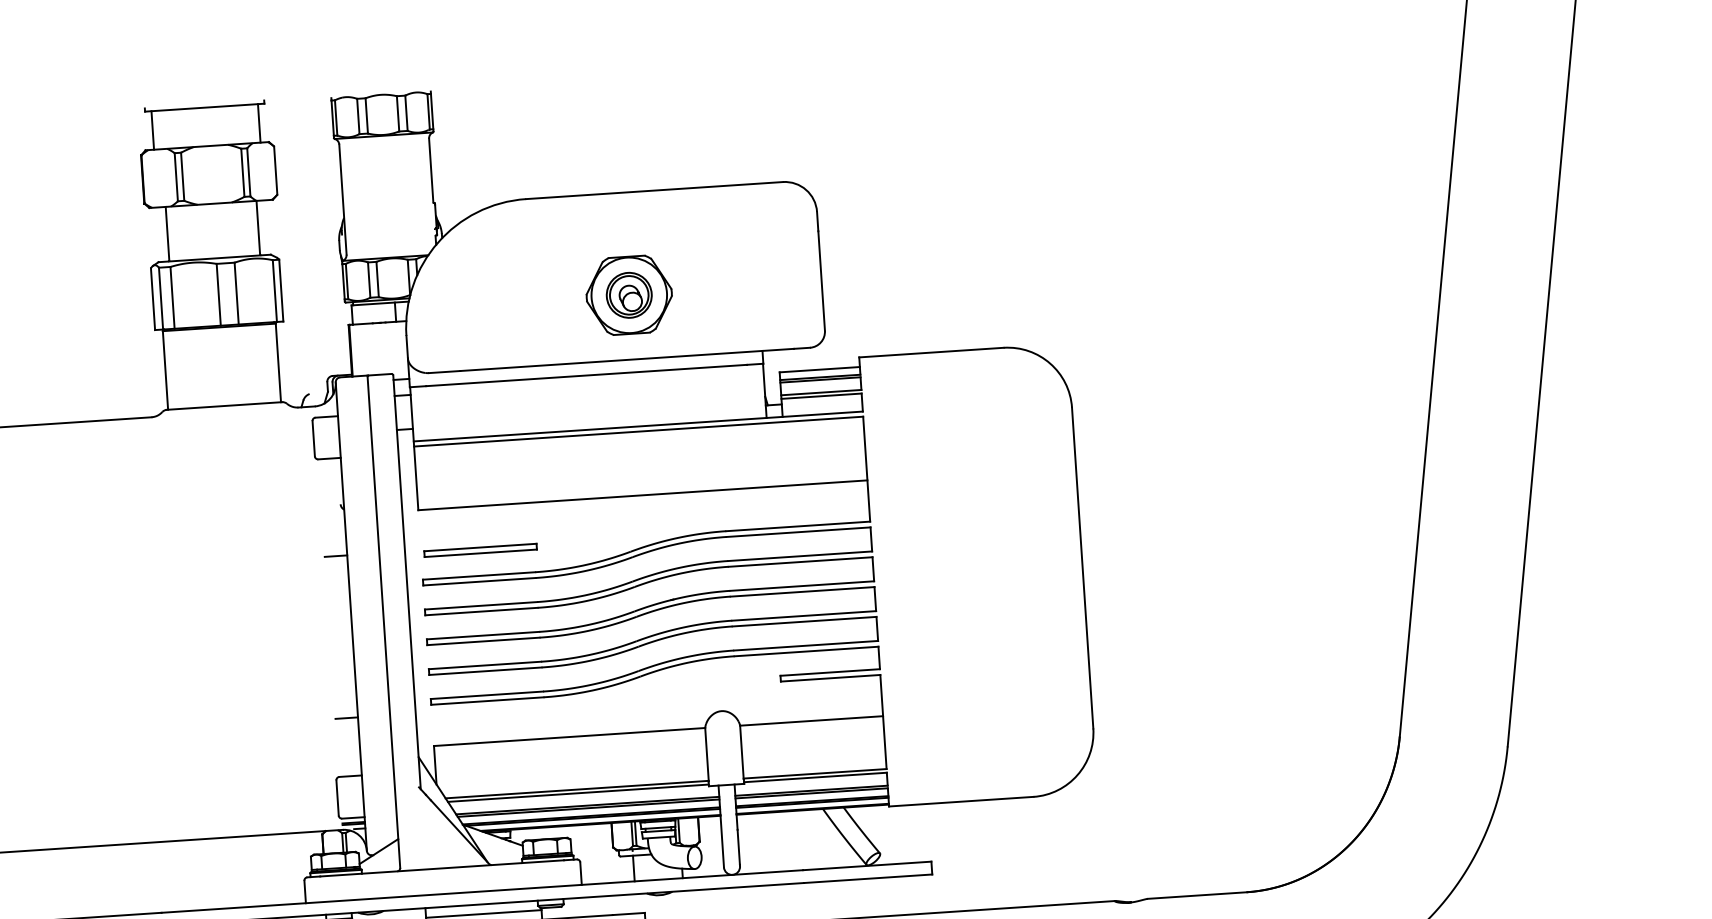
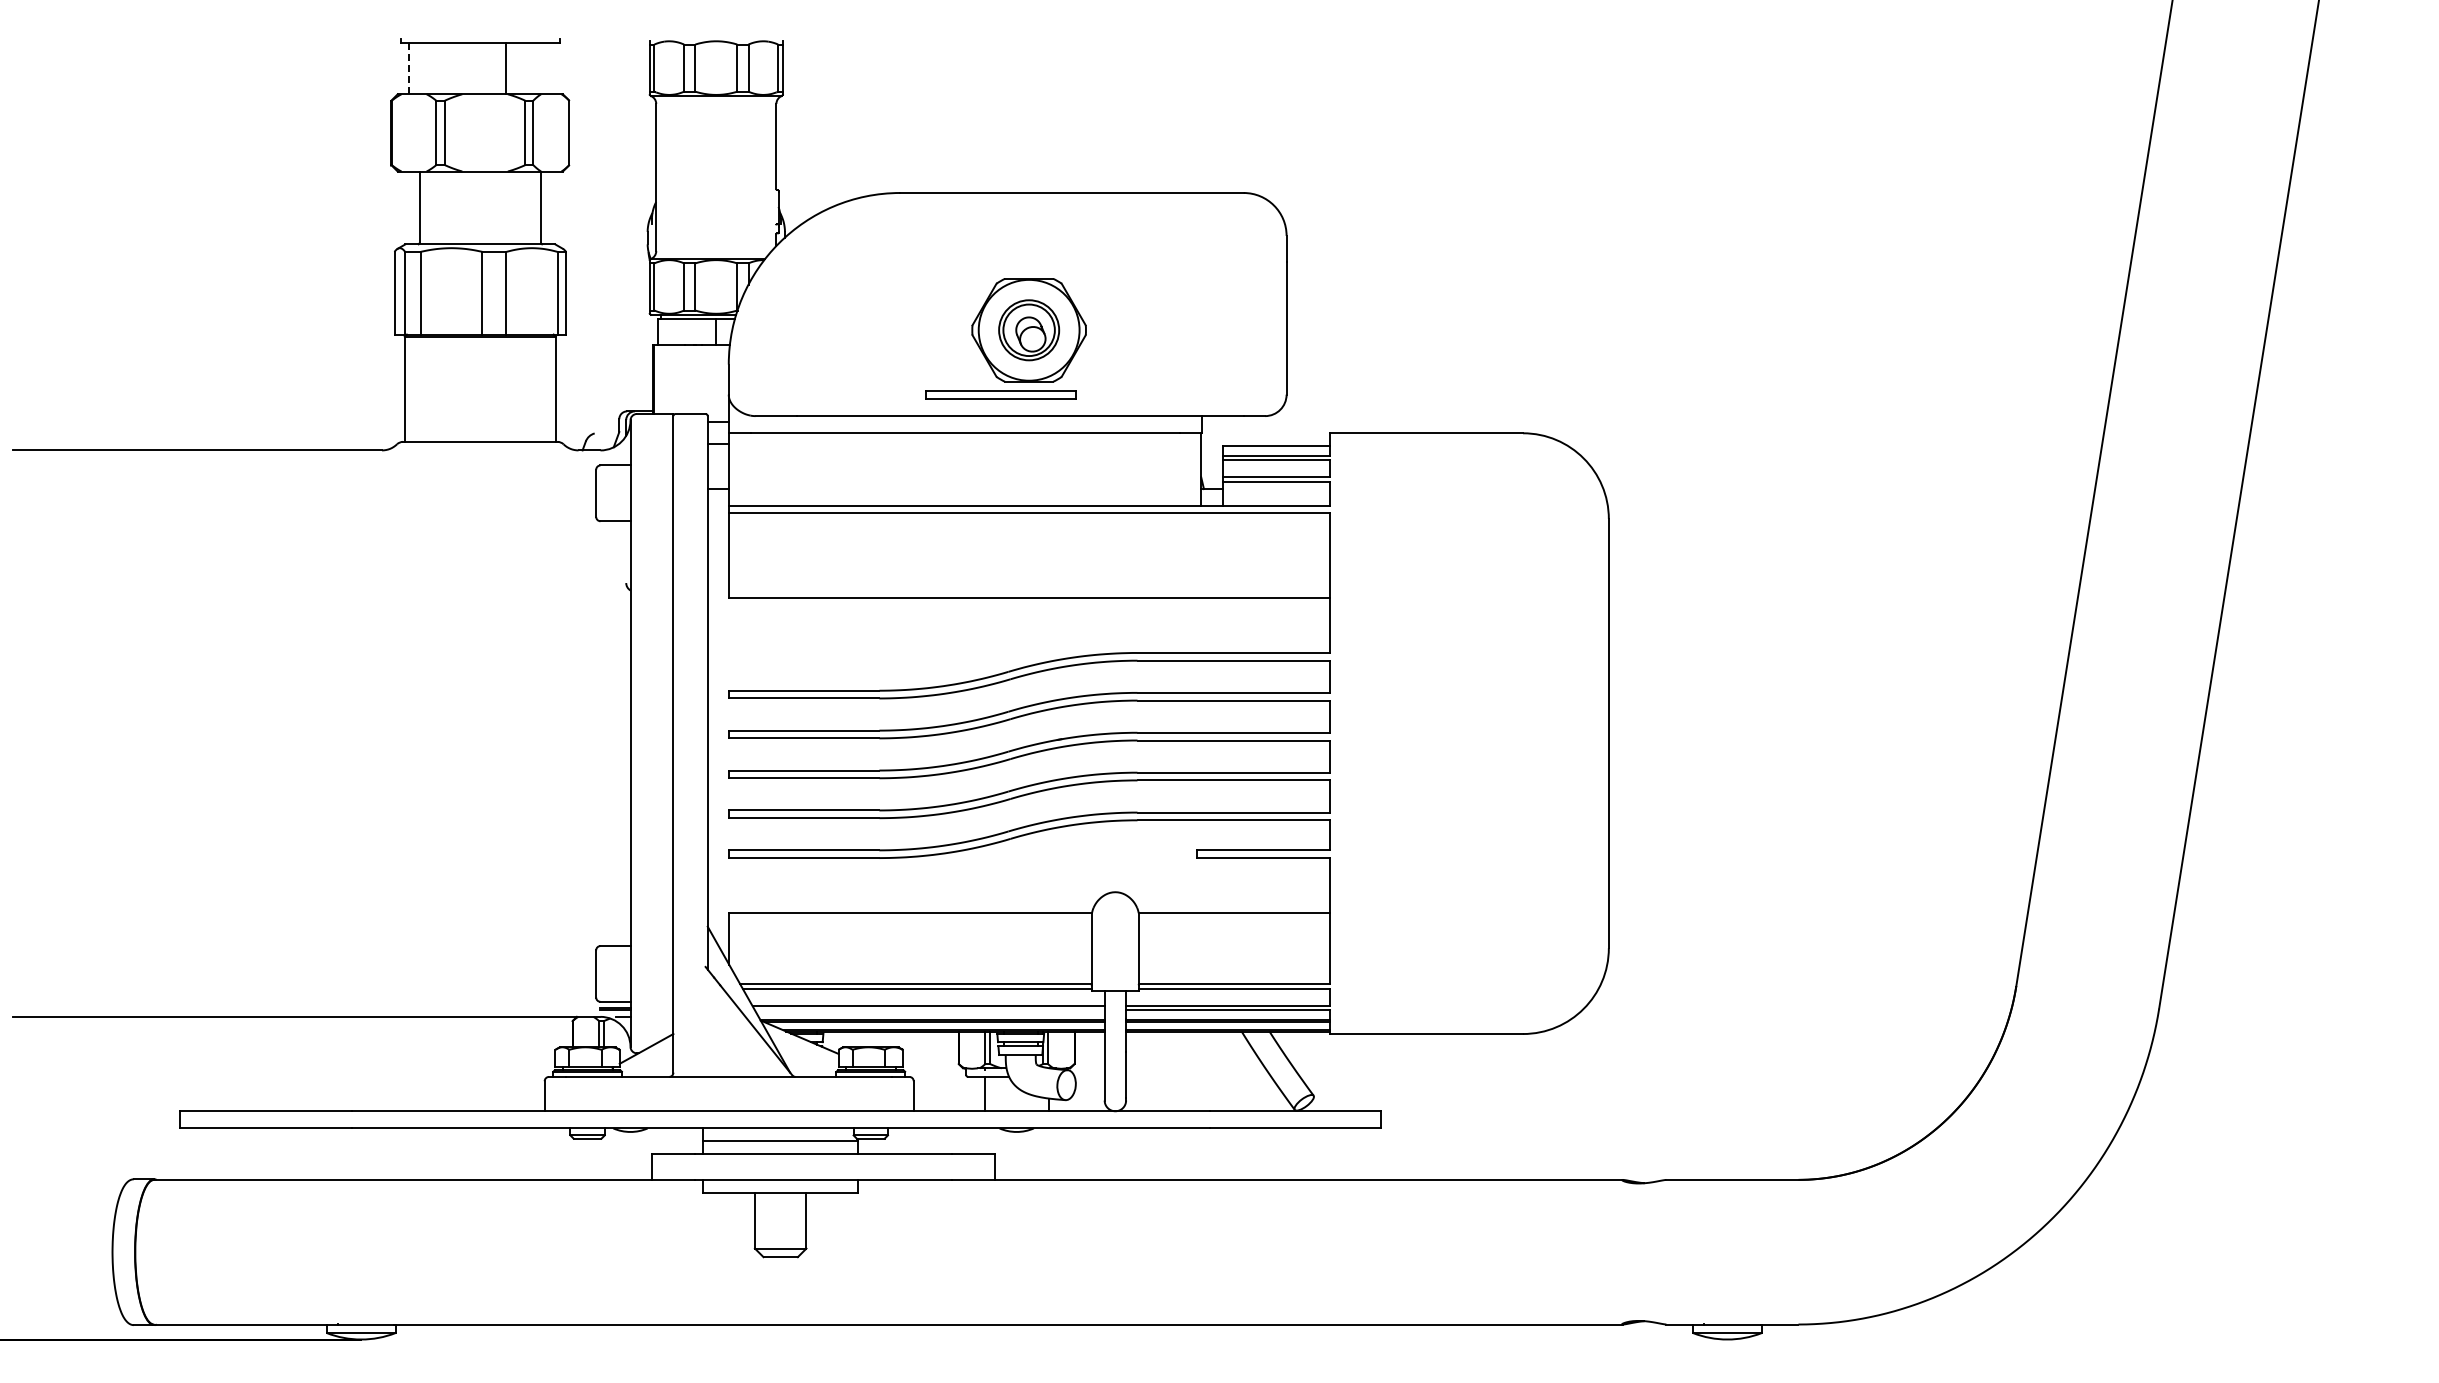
line: (259, 123) -> (505, 68), moved
line: (153, 130) -> (409, 68), solid -> dashed
part: (480, 550) -> (1000, 394), moved
line: (336, 556) -> (615, 651), removed
line: (346, 718) -> (615, 868), removed
line: (588, 808) -> (929, 1009), removed

